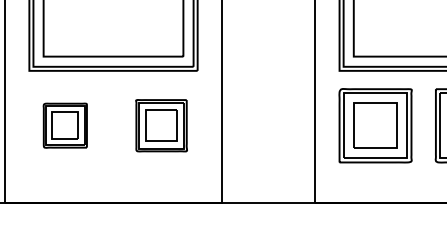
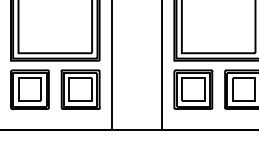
part: (64, 125) -> (29, 89), size x1.67
part: (161, 125) -> (80, 89), size x1.43

